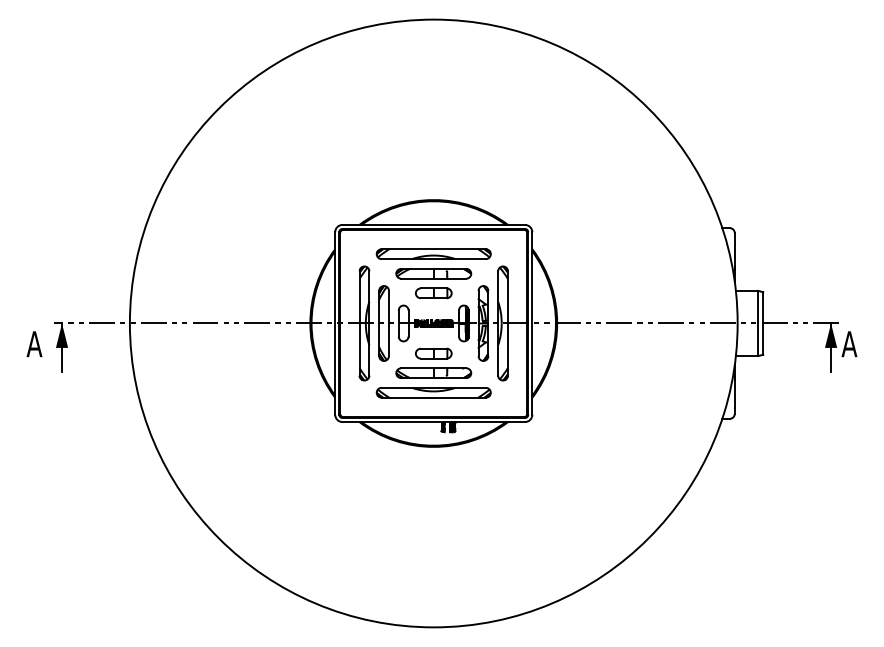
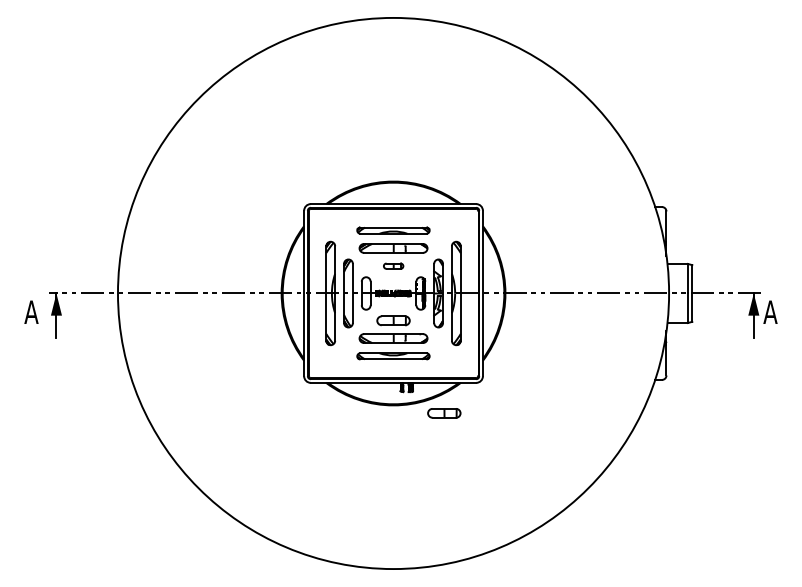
part: (433, 253) -> (393, 230), size x0.7
part: (433, 293) -> (393, 266), size x0.6
part: (433, 392) -> (393, 356), size x0.7
part: (489, 455) -> (444, 413), added

